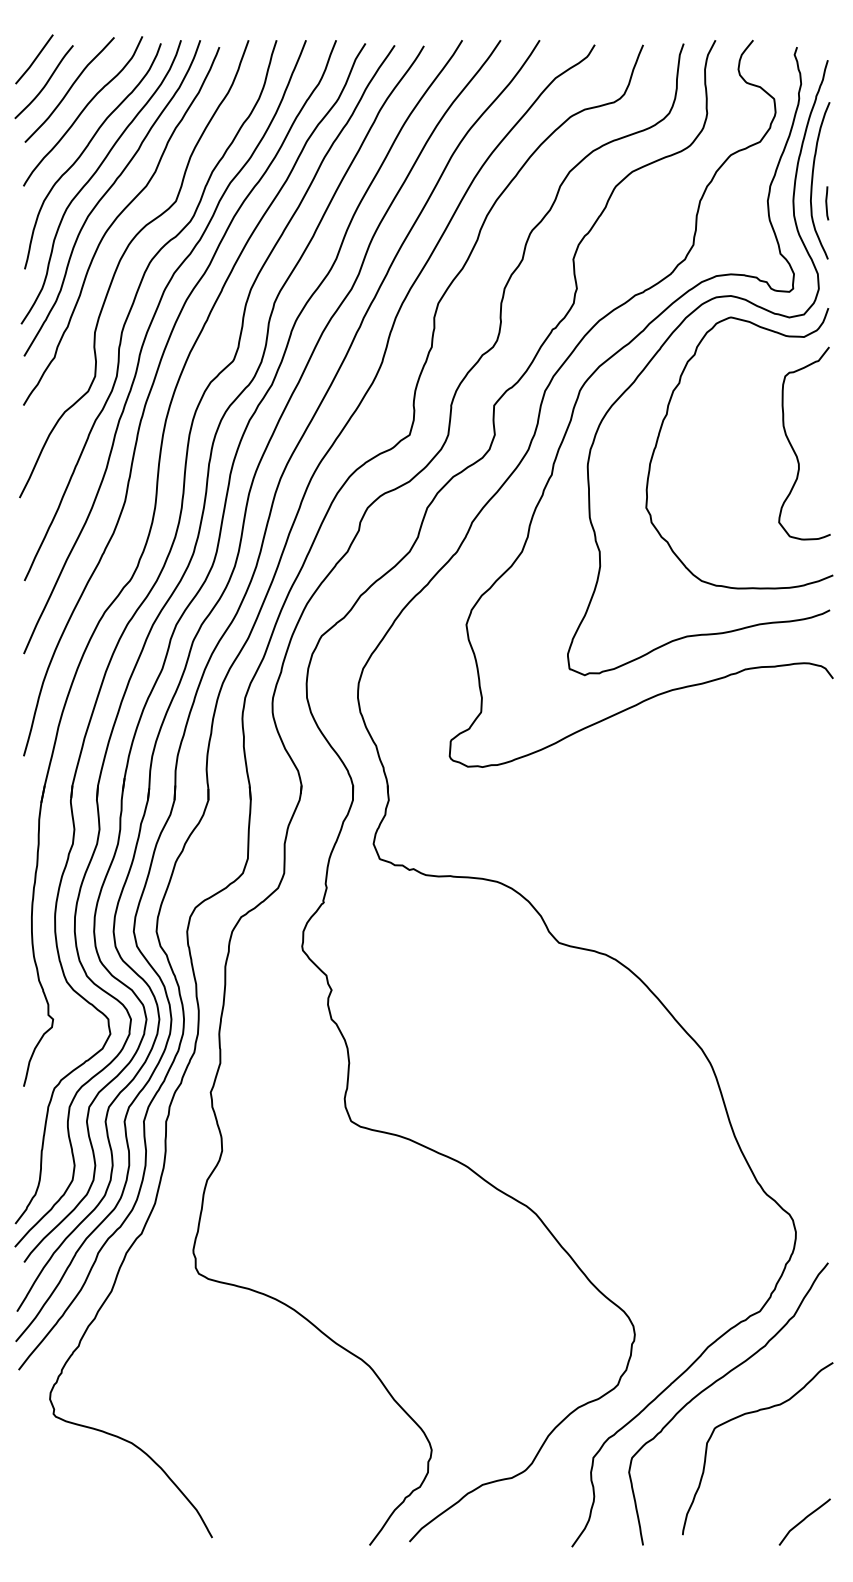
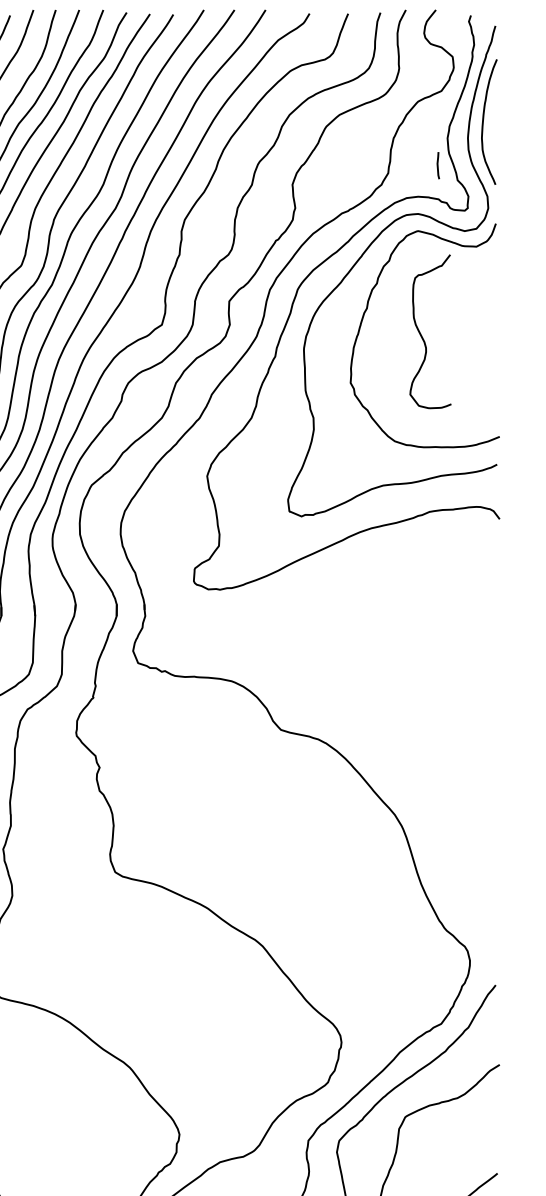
line: (827, 203) -> (438, 165), moved
curve: (794, 449) -> (422, 336), moved

